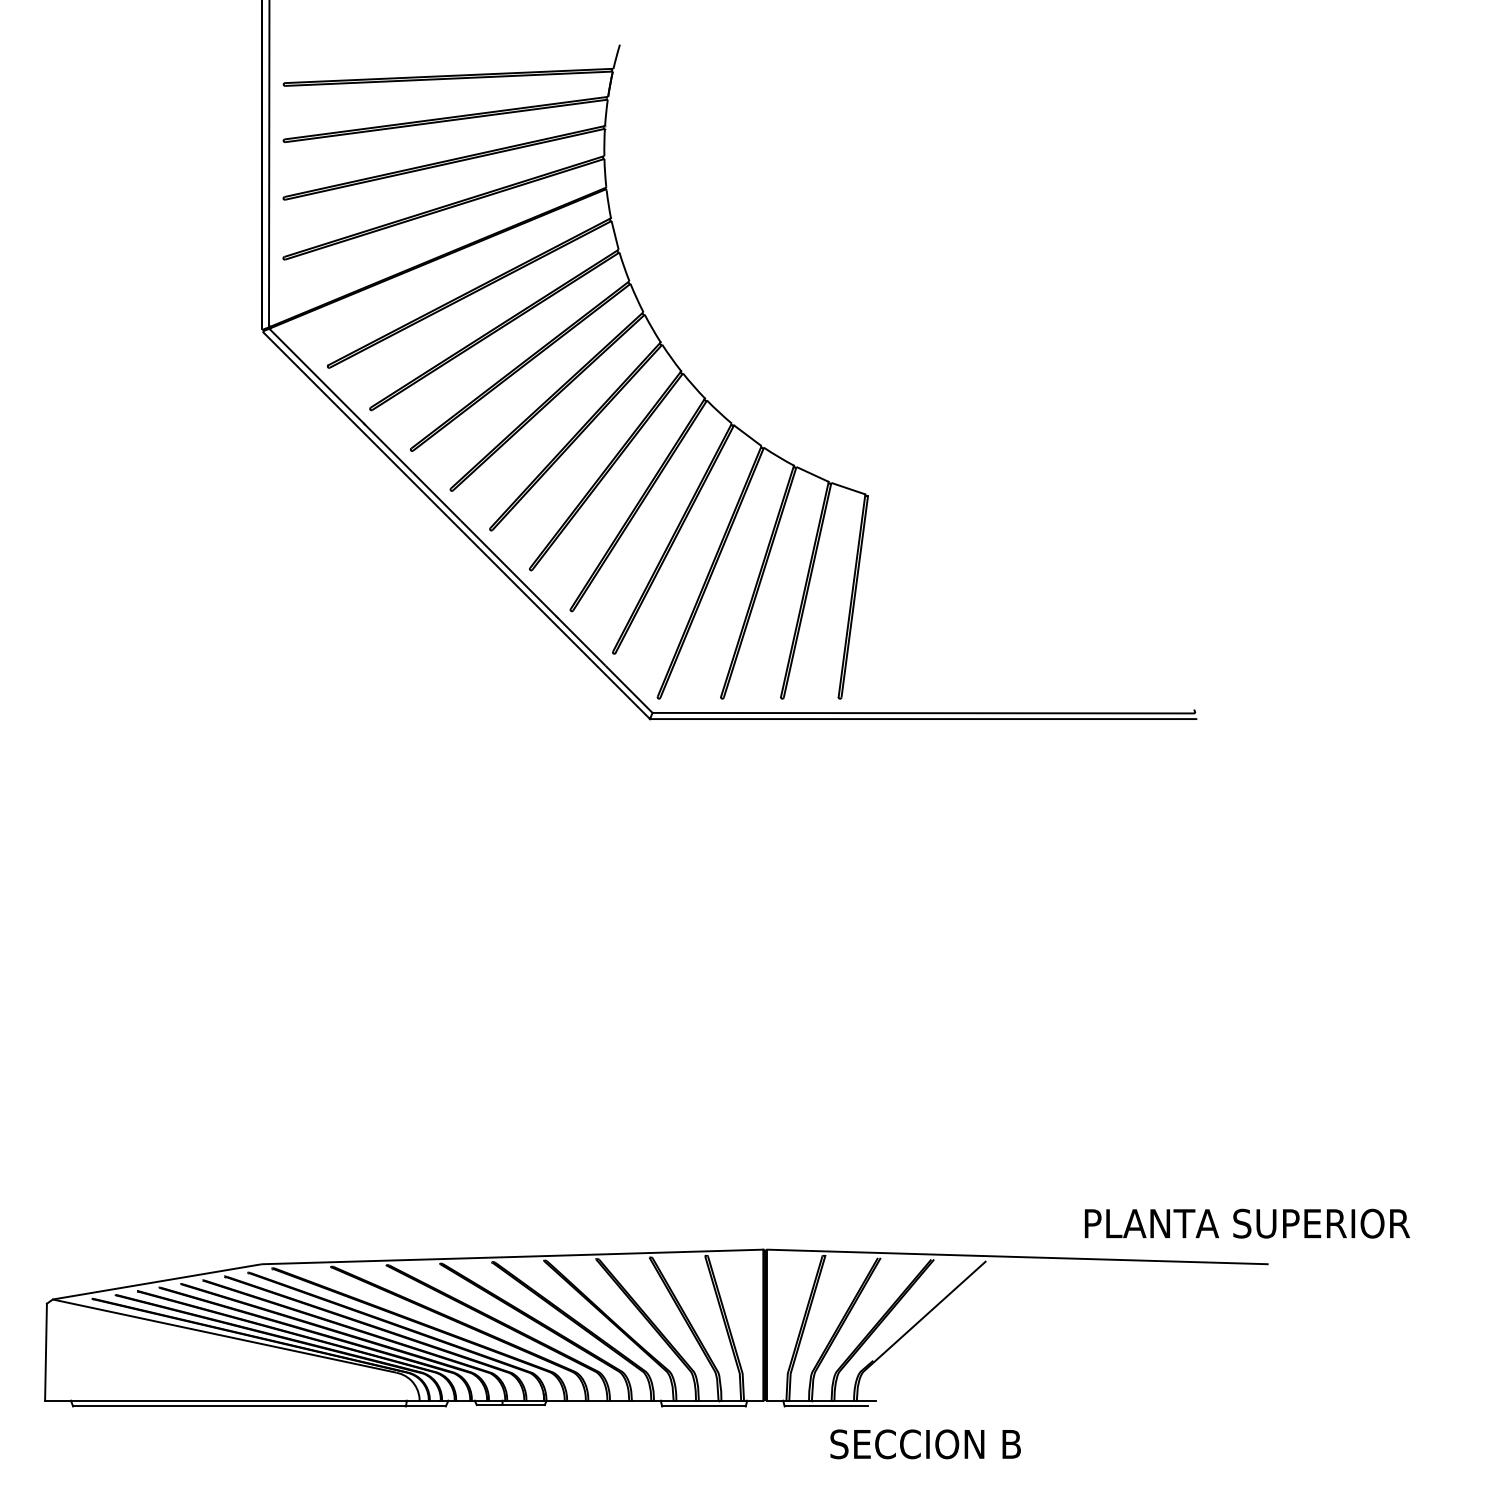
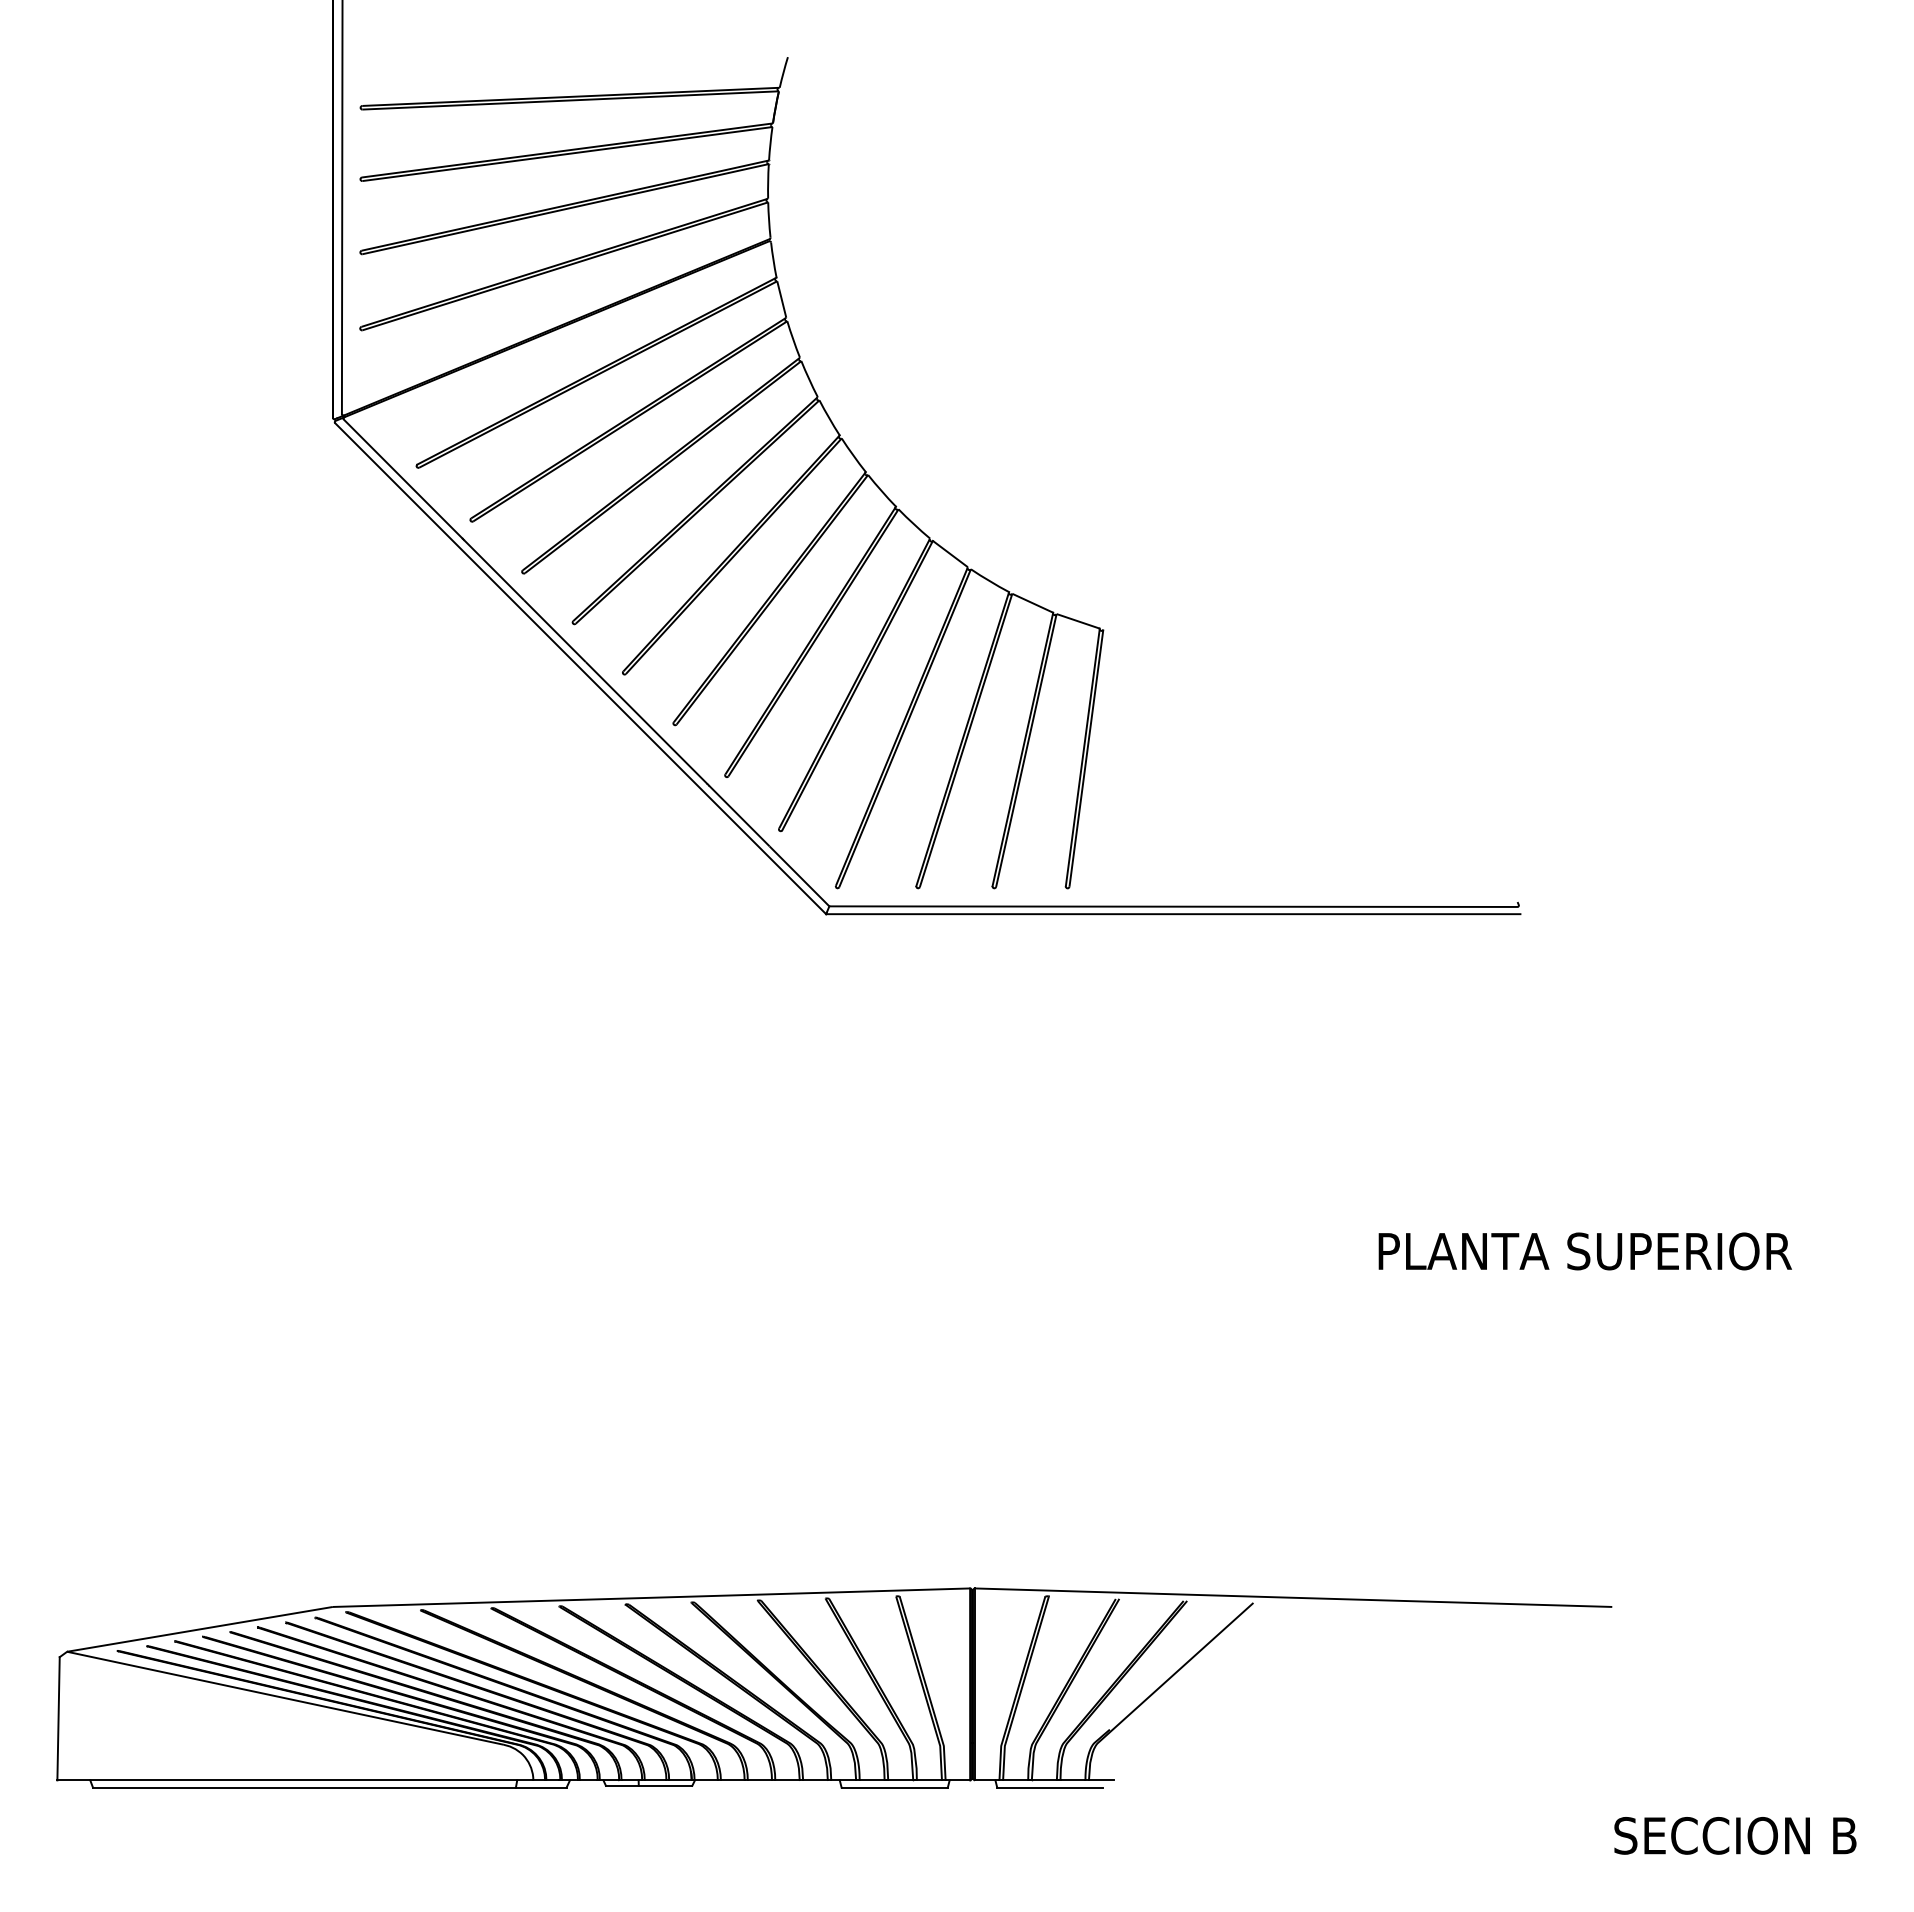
text: (1246, 1223) -> (1584, 1251), moved
text: (925, 1444) -> (1735, 1835), moved

